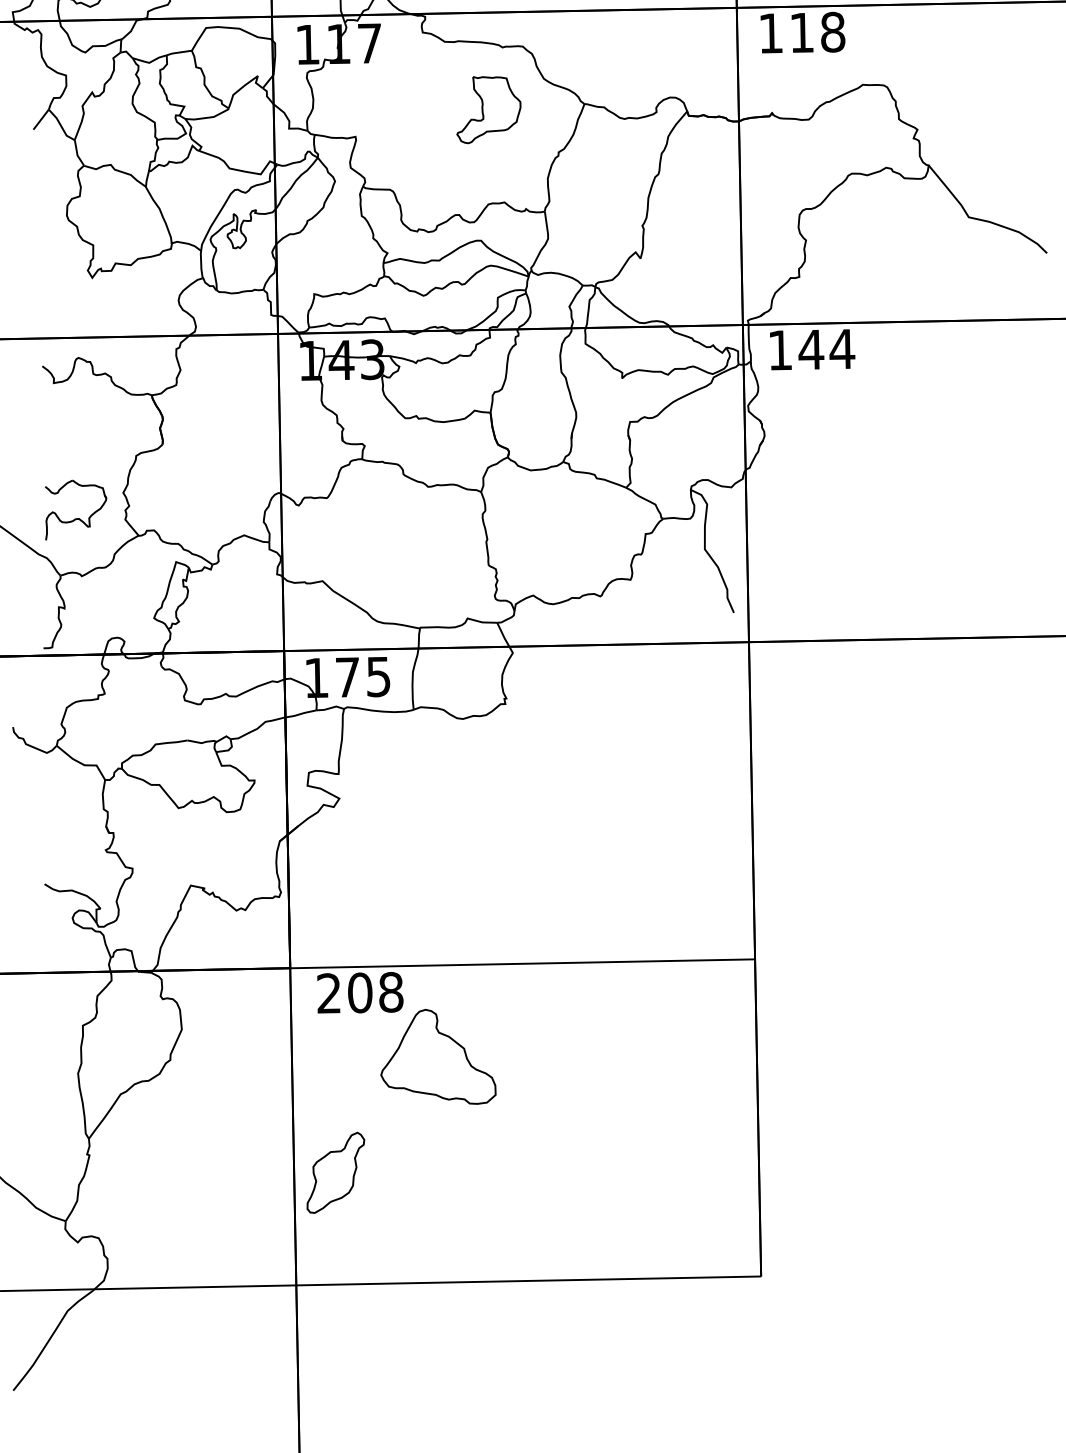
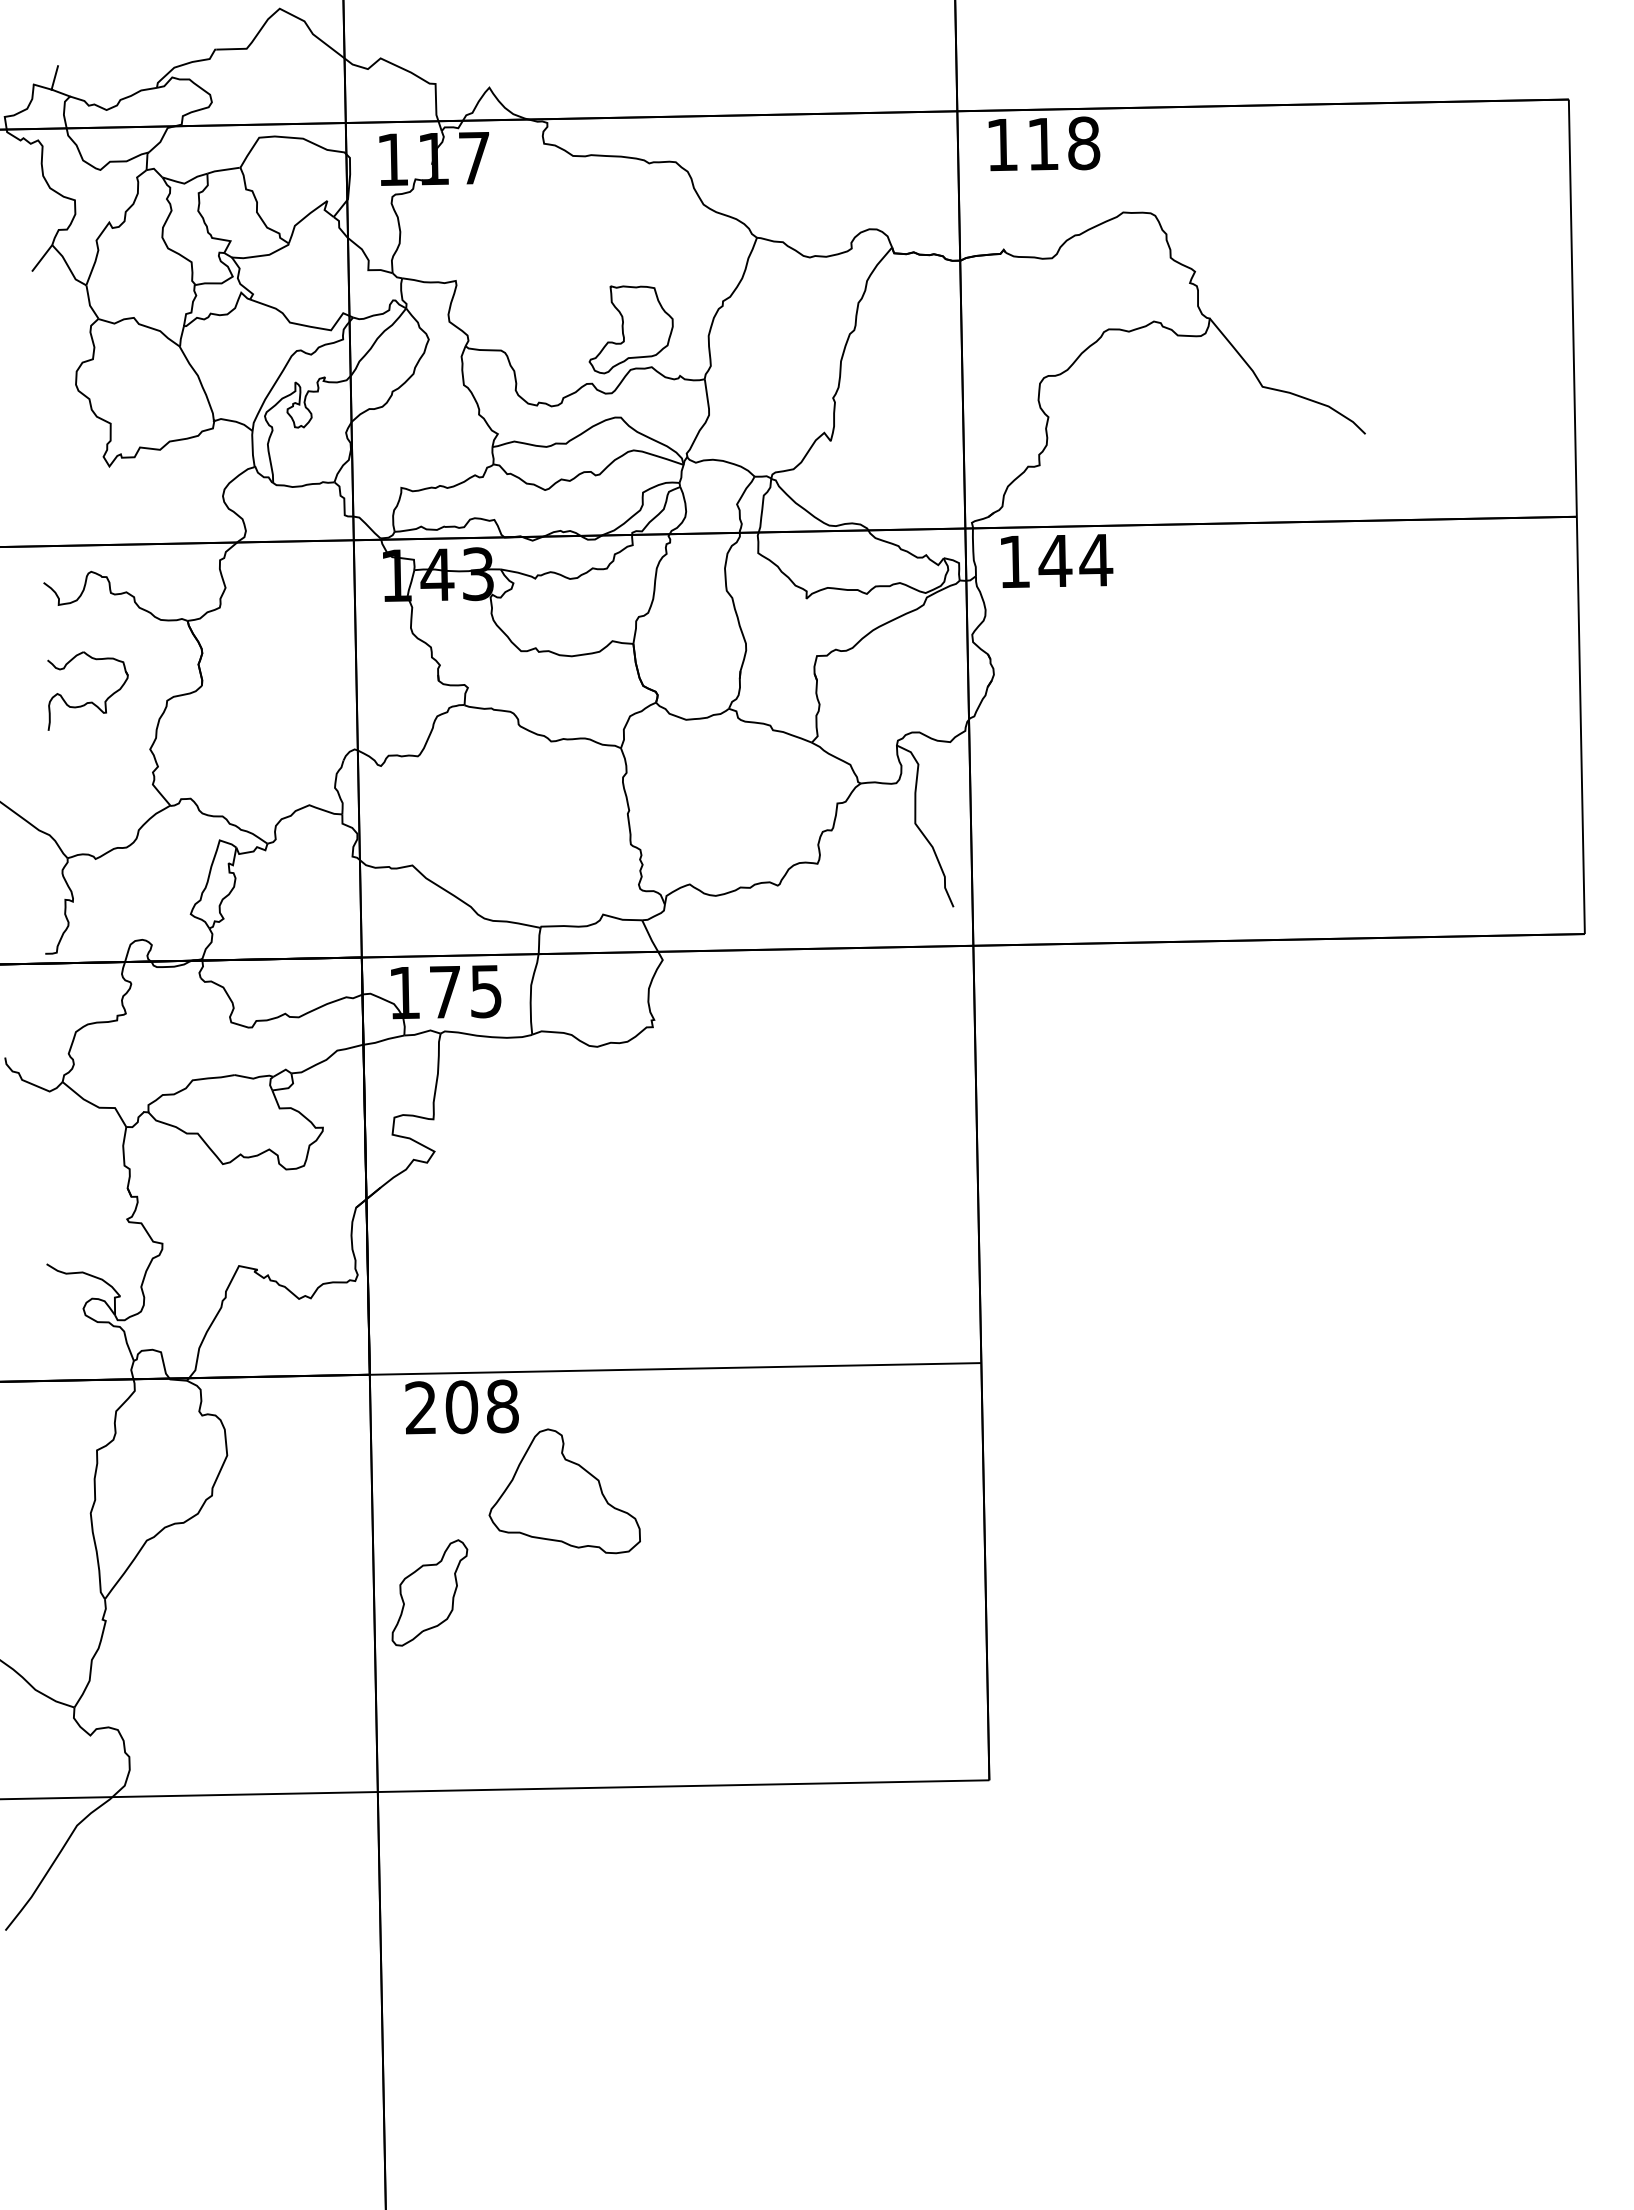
part: (488, 109) -> (630, 329), moved
part: (77, 518) -> (90, 701), moved
part: (335, 1172) -> (429, 1592), moved

